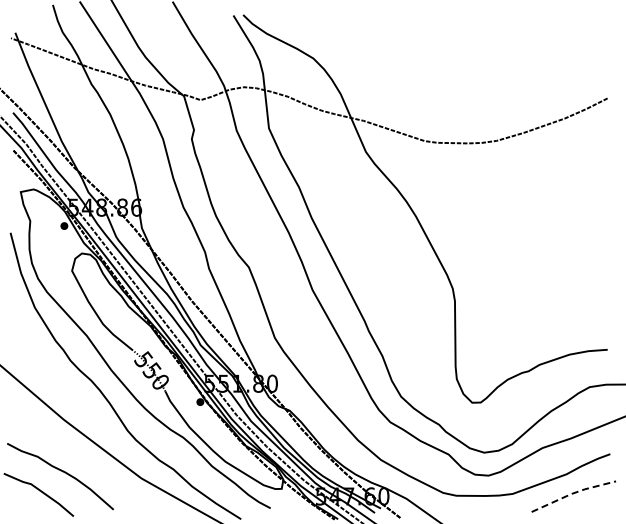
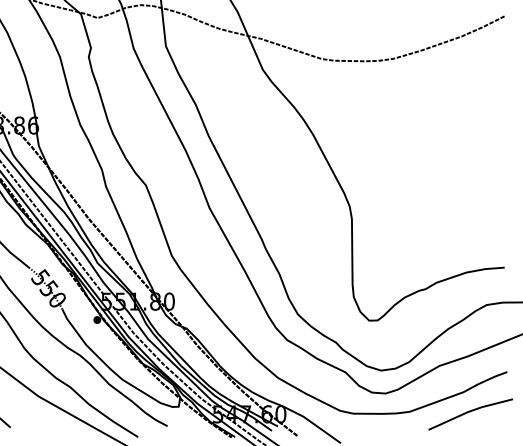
line: (573, 493) -> (470, 411), dashed -> solid

